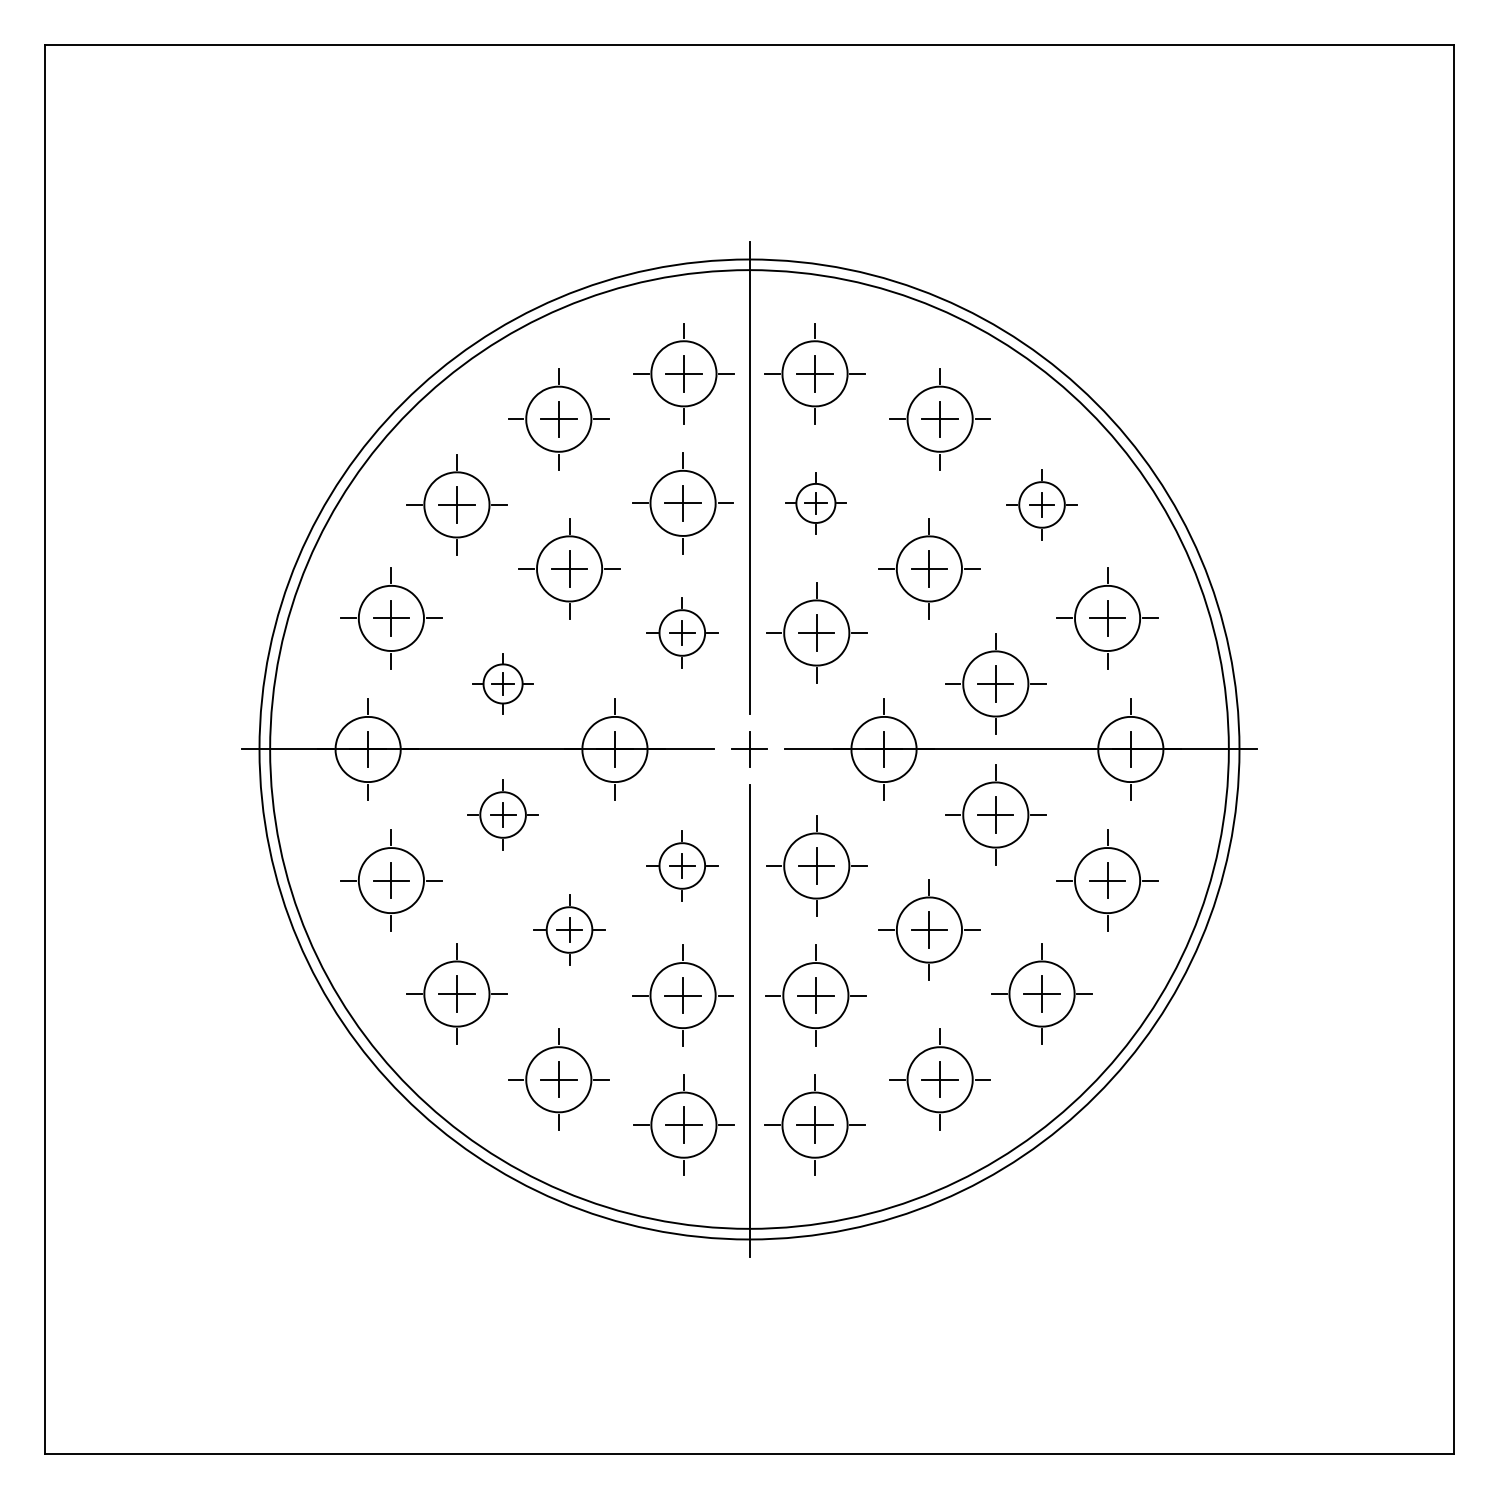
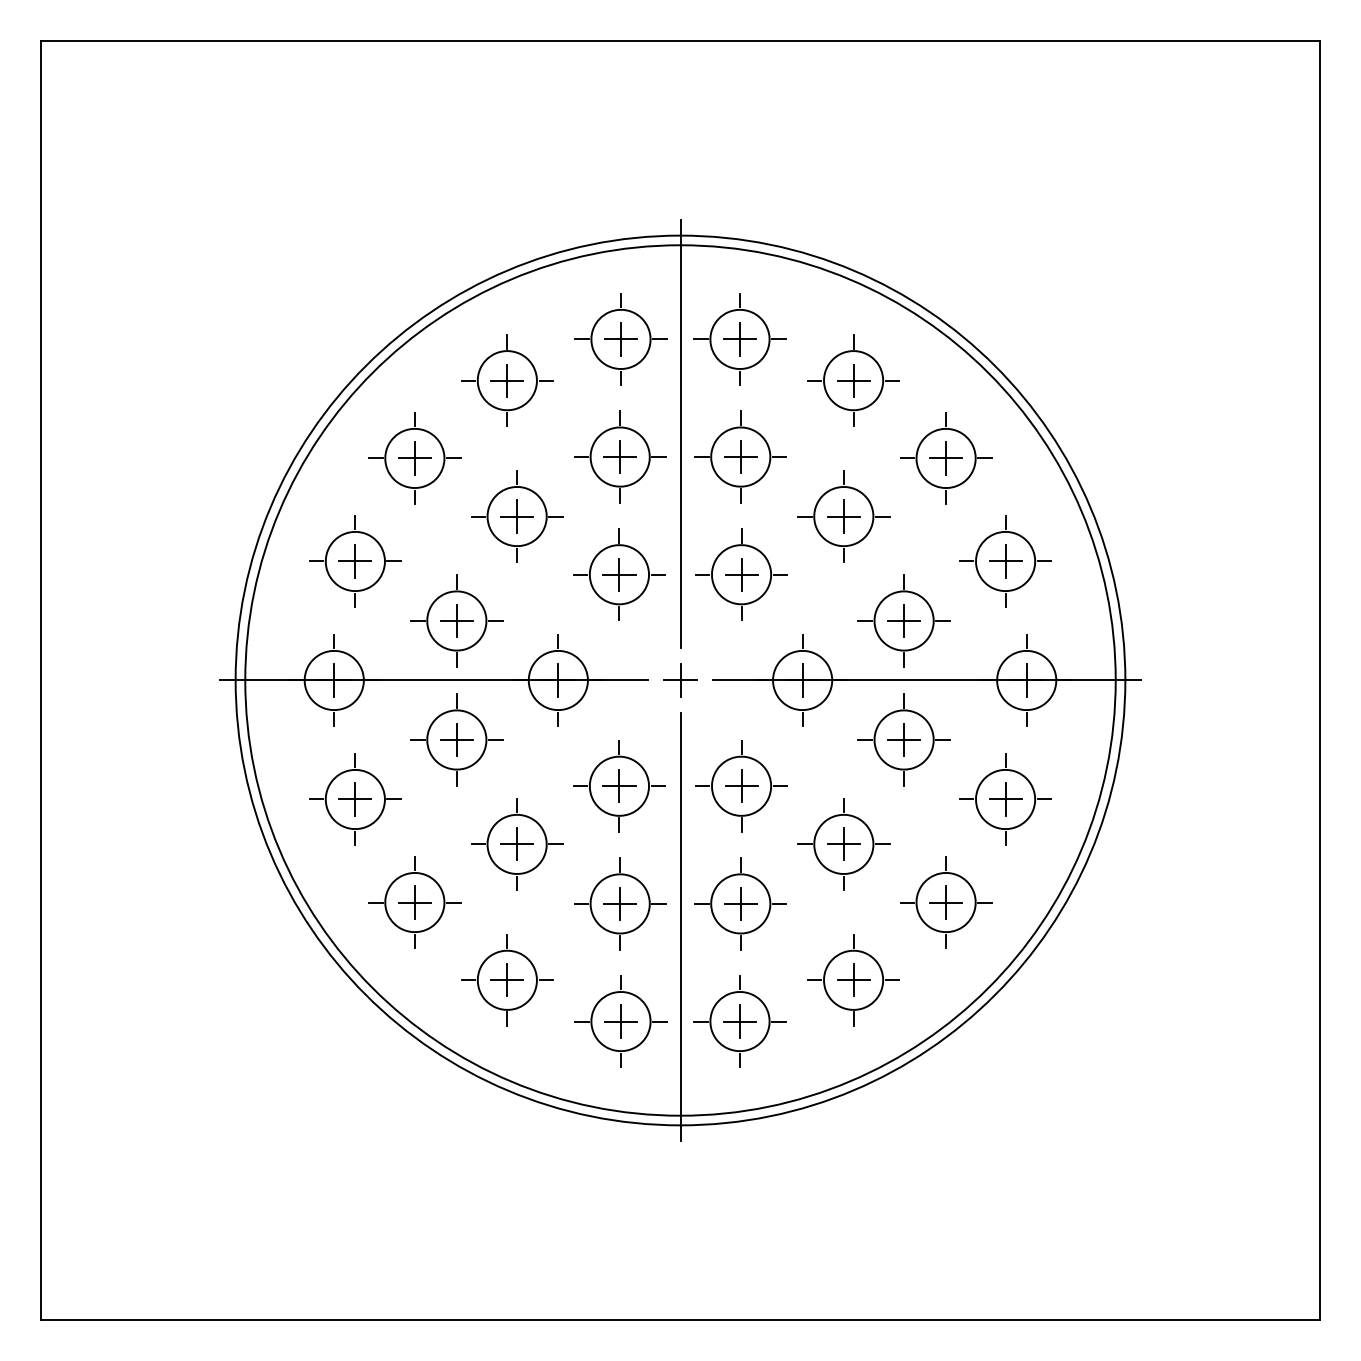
part: (815, 503) -> (740, 457), size x1.67
part: (1041, 504) -> (945, 458), size x1.43
part: (682, 632) -> (619, 574), size x1.43
part: (502, 683) -> (456, 620), size x1.67
part: (502, 814) -> (456, 739), size x1.43
part: (682, 865) -> (619, 785), size x1.43
part: (569, 929) -> (517, 843), size x1.43

